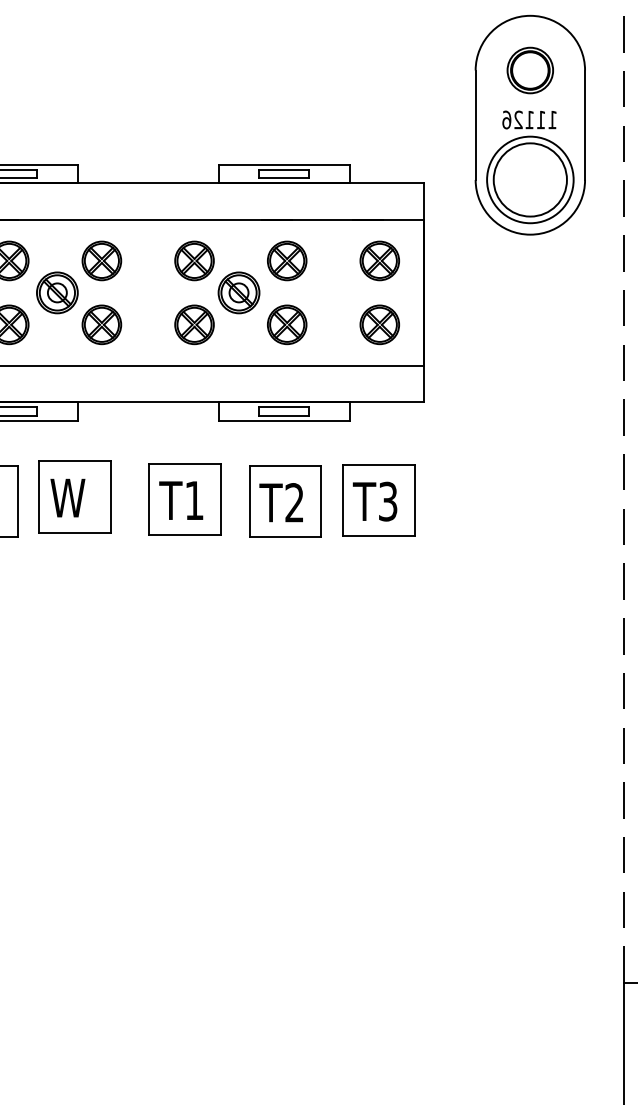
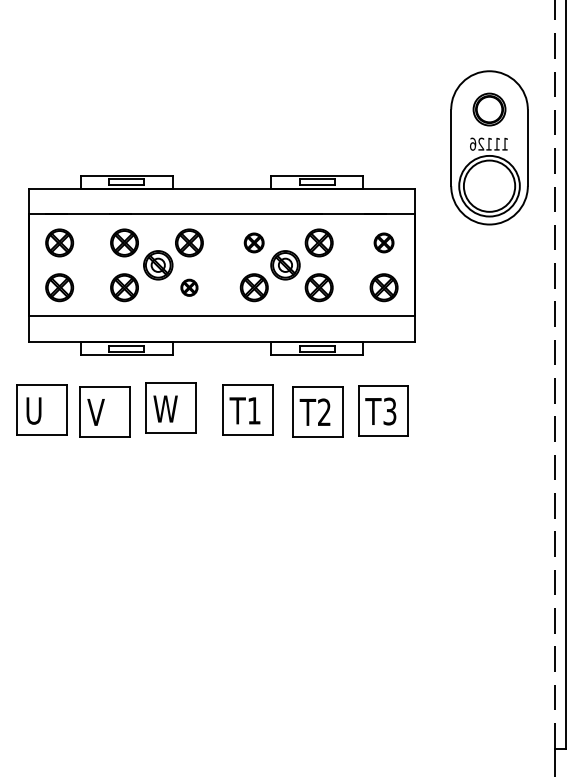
part: (193, 260) -> (253, 242), size x0.7
part: (378, 260) -> (383, 242), size x0.7
part: (101, 324) -> (189, 287), size x0.6

